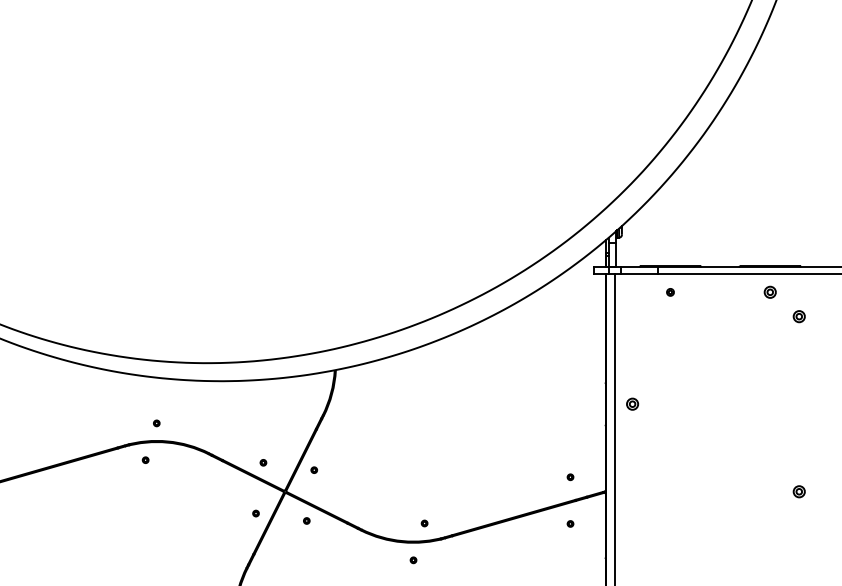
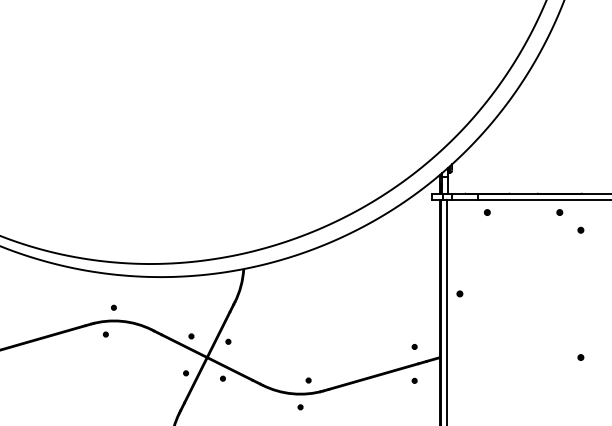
part: (769, 292) -> (559, 212), size x0.62
part: (798, 316) -> (580, 230), size x0.62
part: (632, 404) -> (459, 294), size x0.62
part: (798, 491) -> (580, 357), size x0.62

